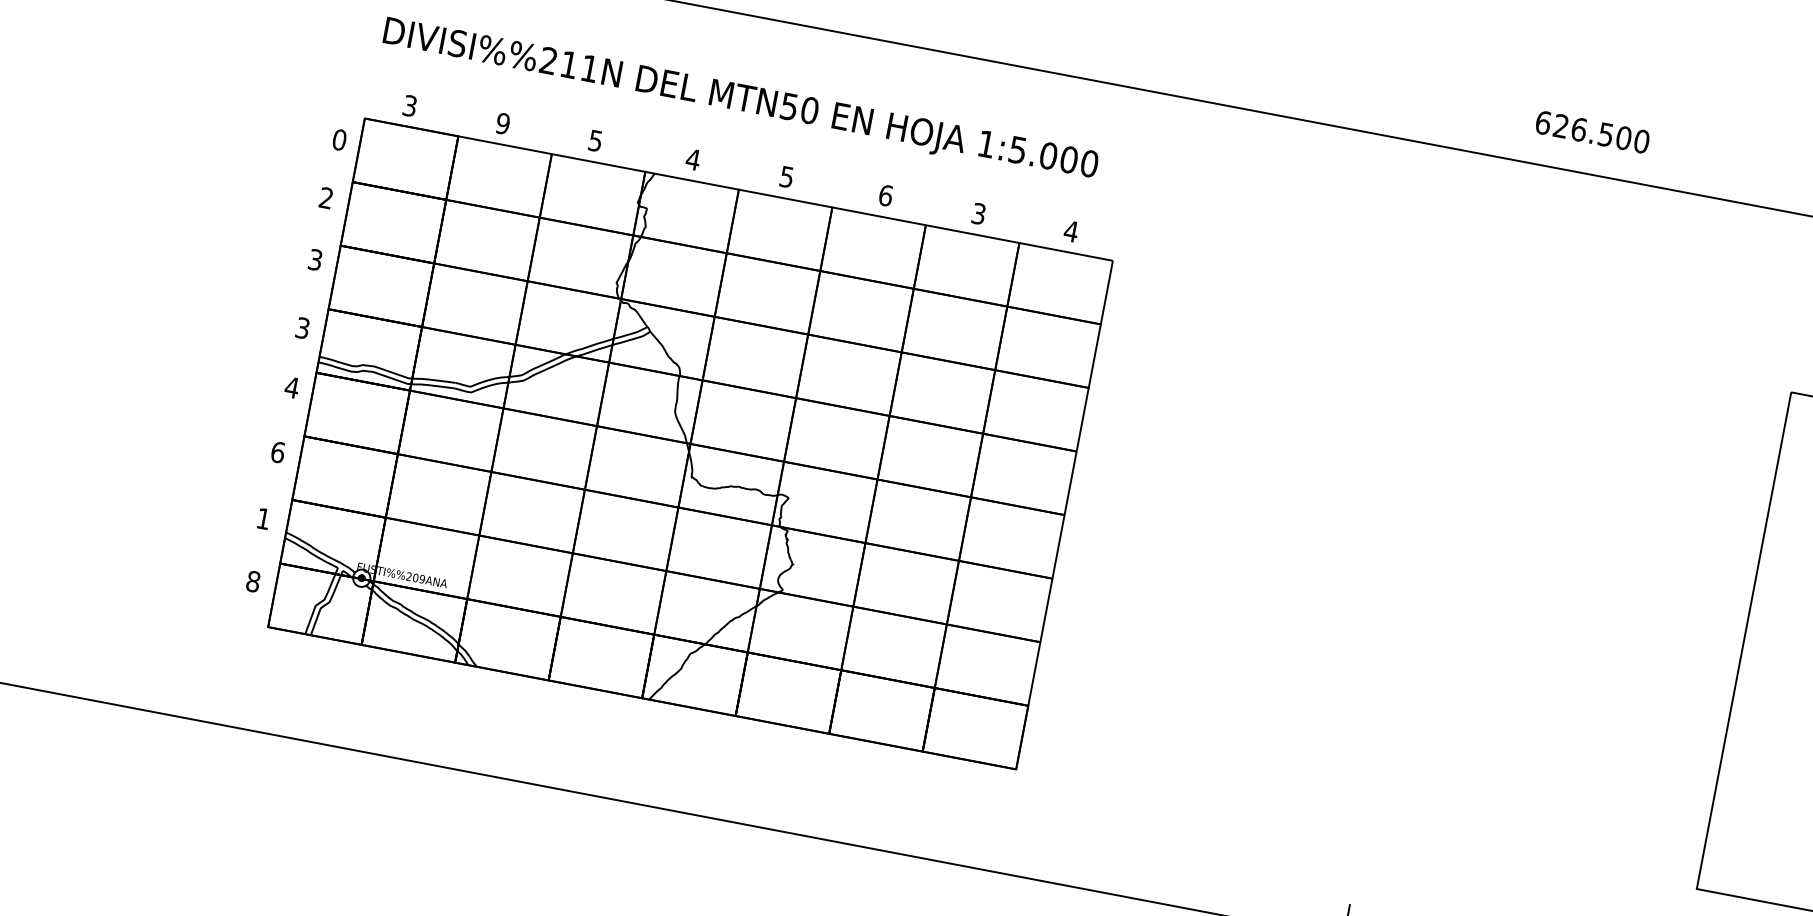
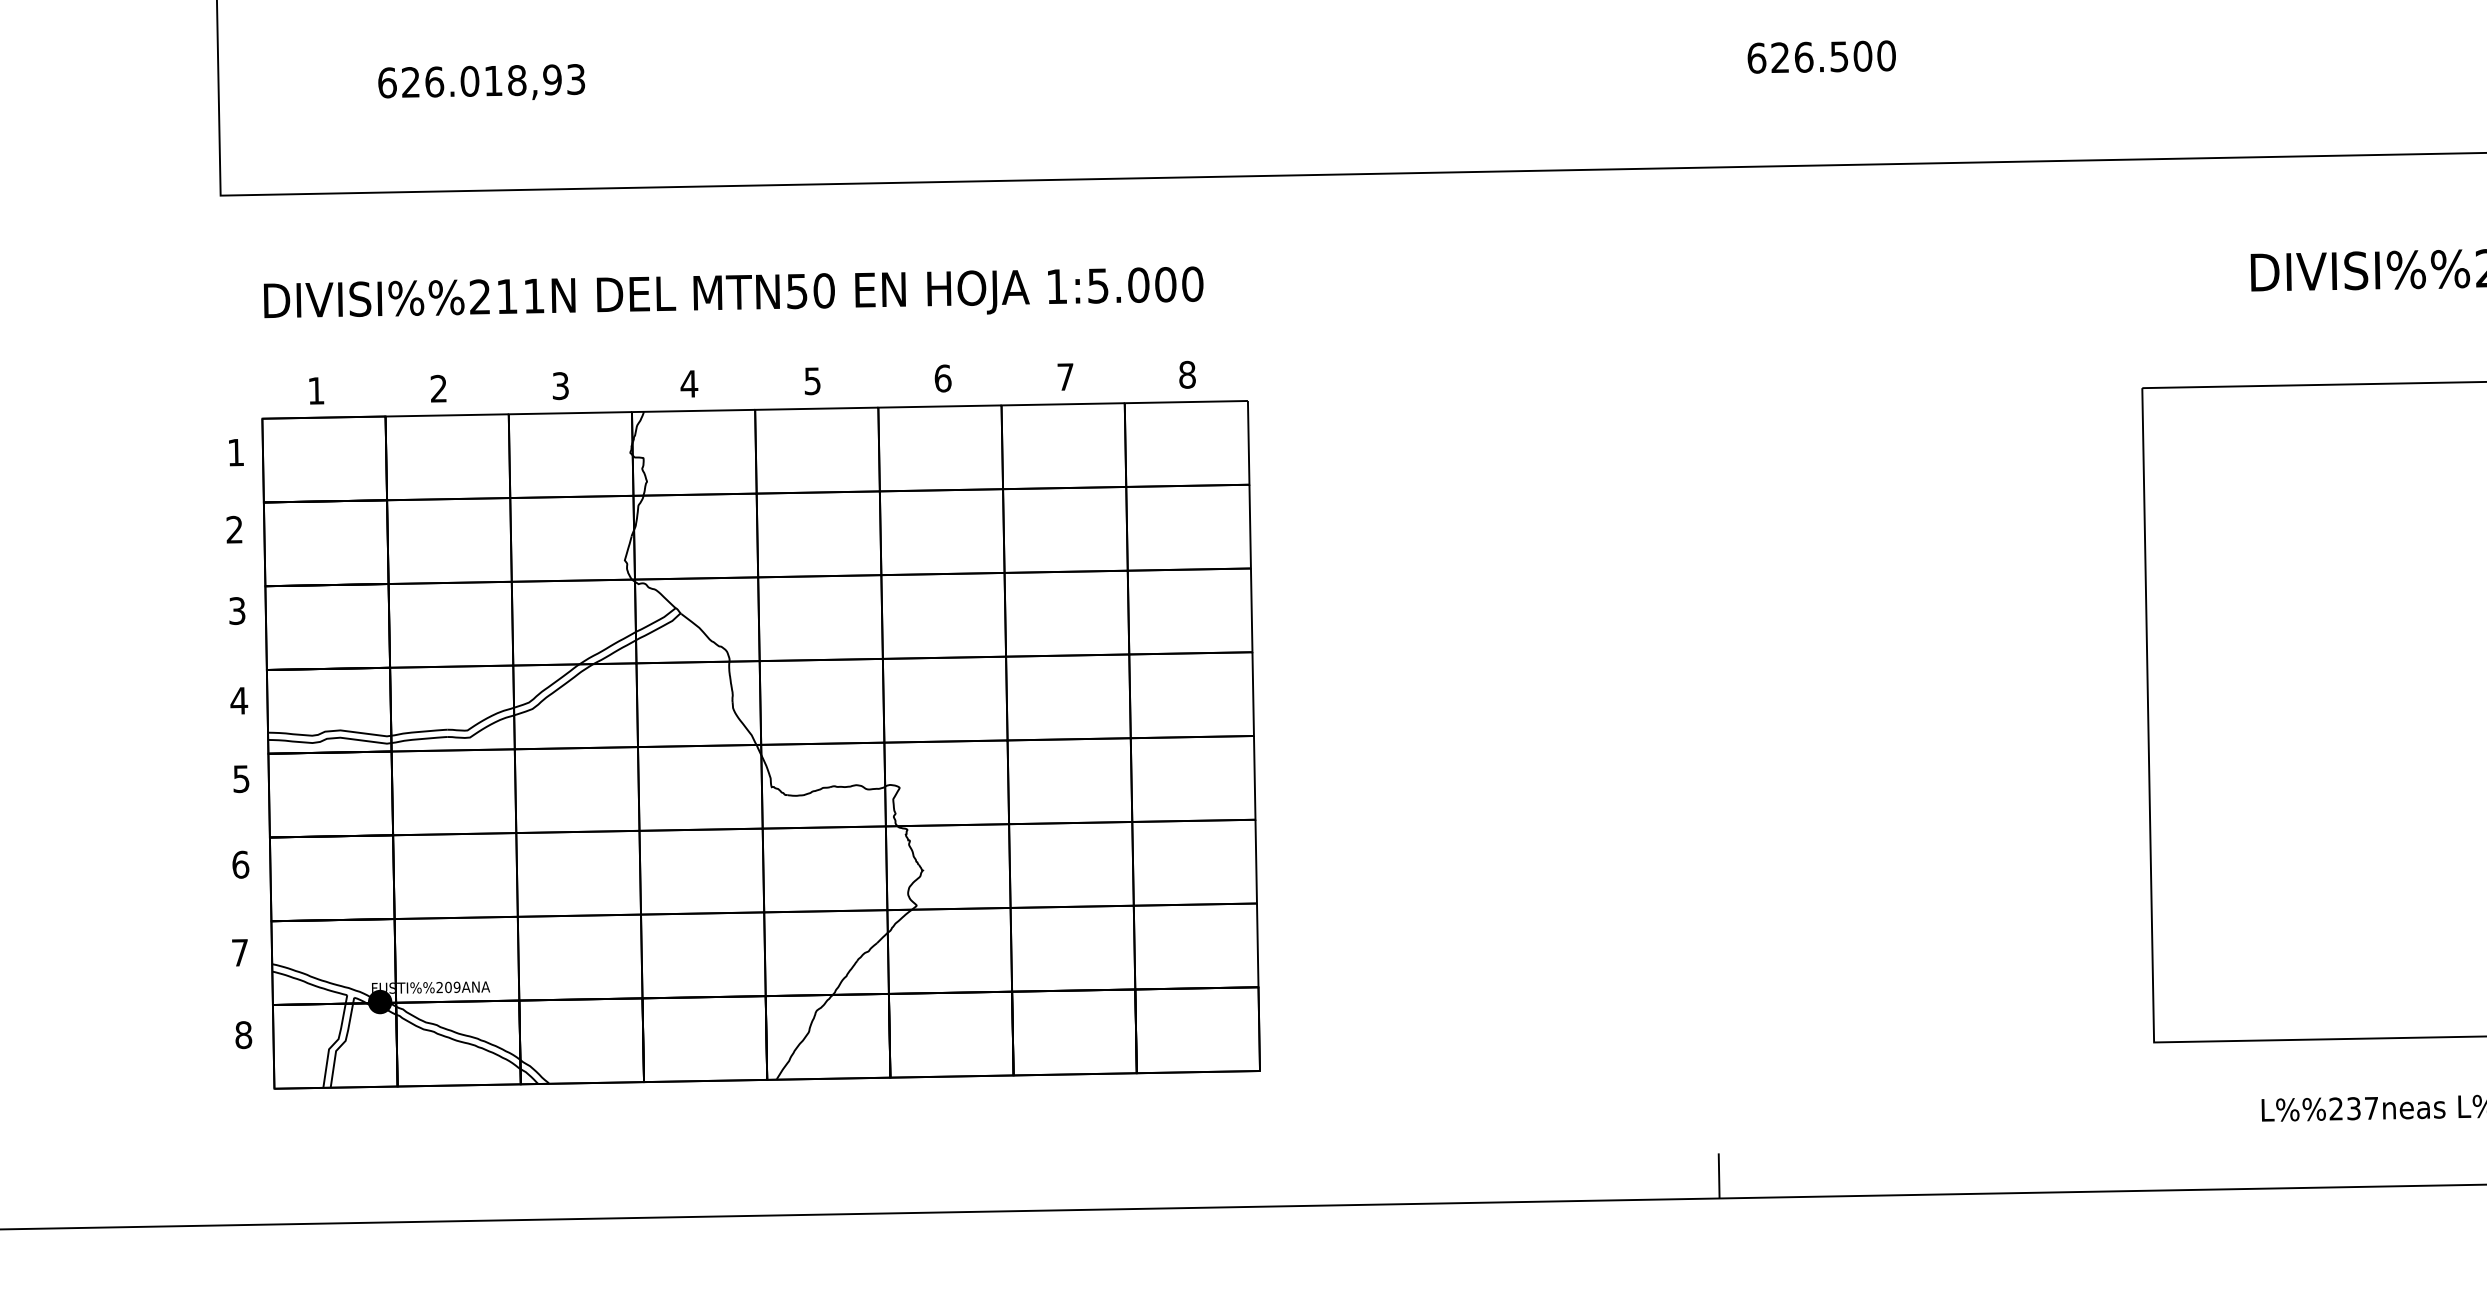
text: (410, 105) -> (316, 390), 3 -> 1
text: (502, 123) -> (438, 388), 9 -> 2
text: (1592, 131) -> (1821, 56), moved
text: (339, 139) -> (235, 452), 0 -> 1
text: (595, 140) -> (560, 385), 5 -> 3
text: (978, 214) -> (1065, 377), 3 -> 7
text: (1071, 231) -> (1187, 374), 4 -> 8
text: (303, 327) -> (239, 700), 3 -> 4
text: (292, 388) -> (241, 779), 4 -> 5
text: (263, 518) -> (239, 952), 1 -> 7
fill: (361, 577) -> (379, 1001), added

